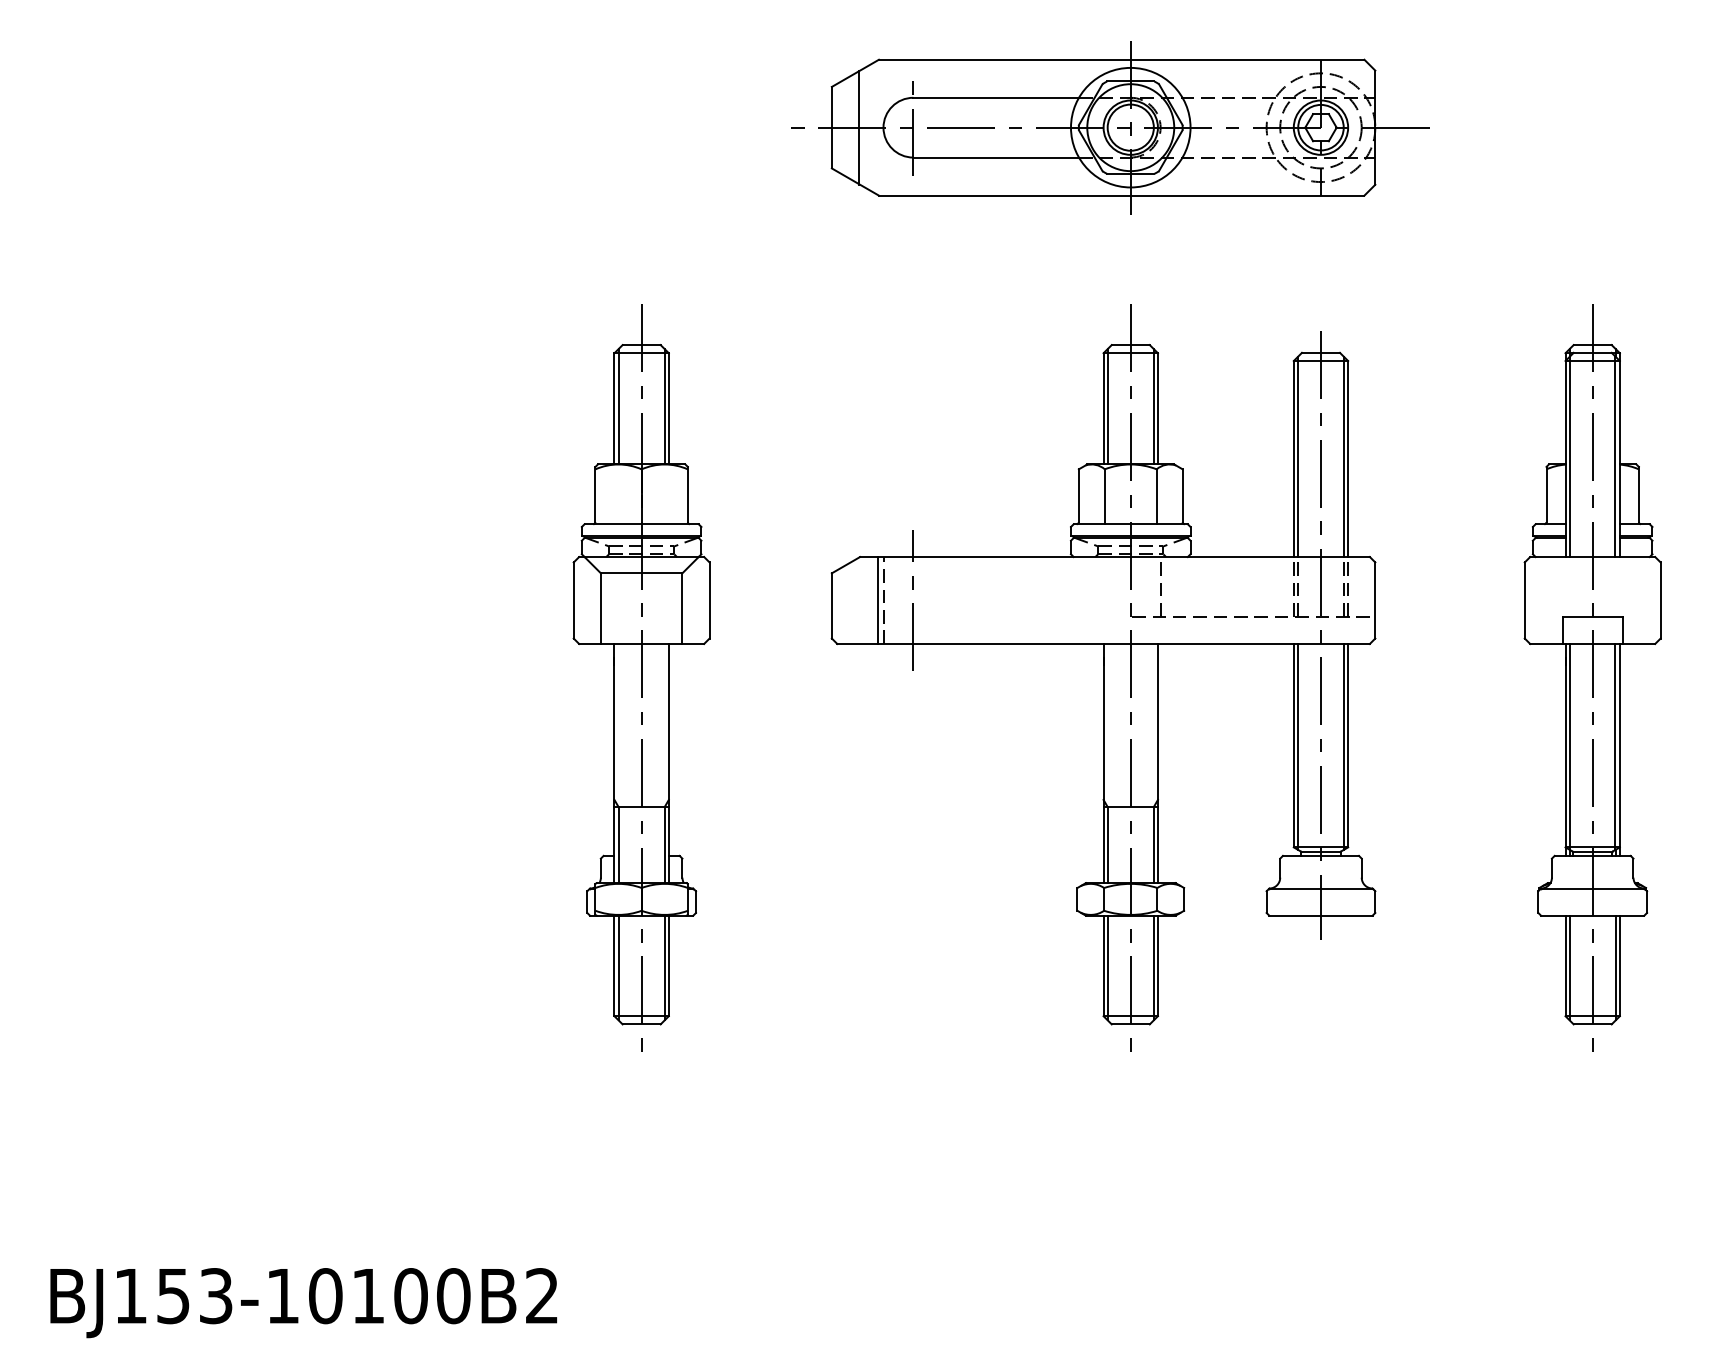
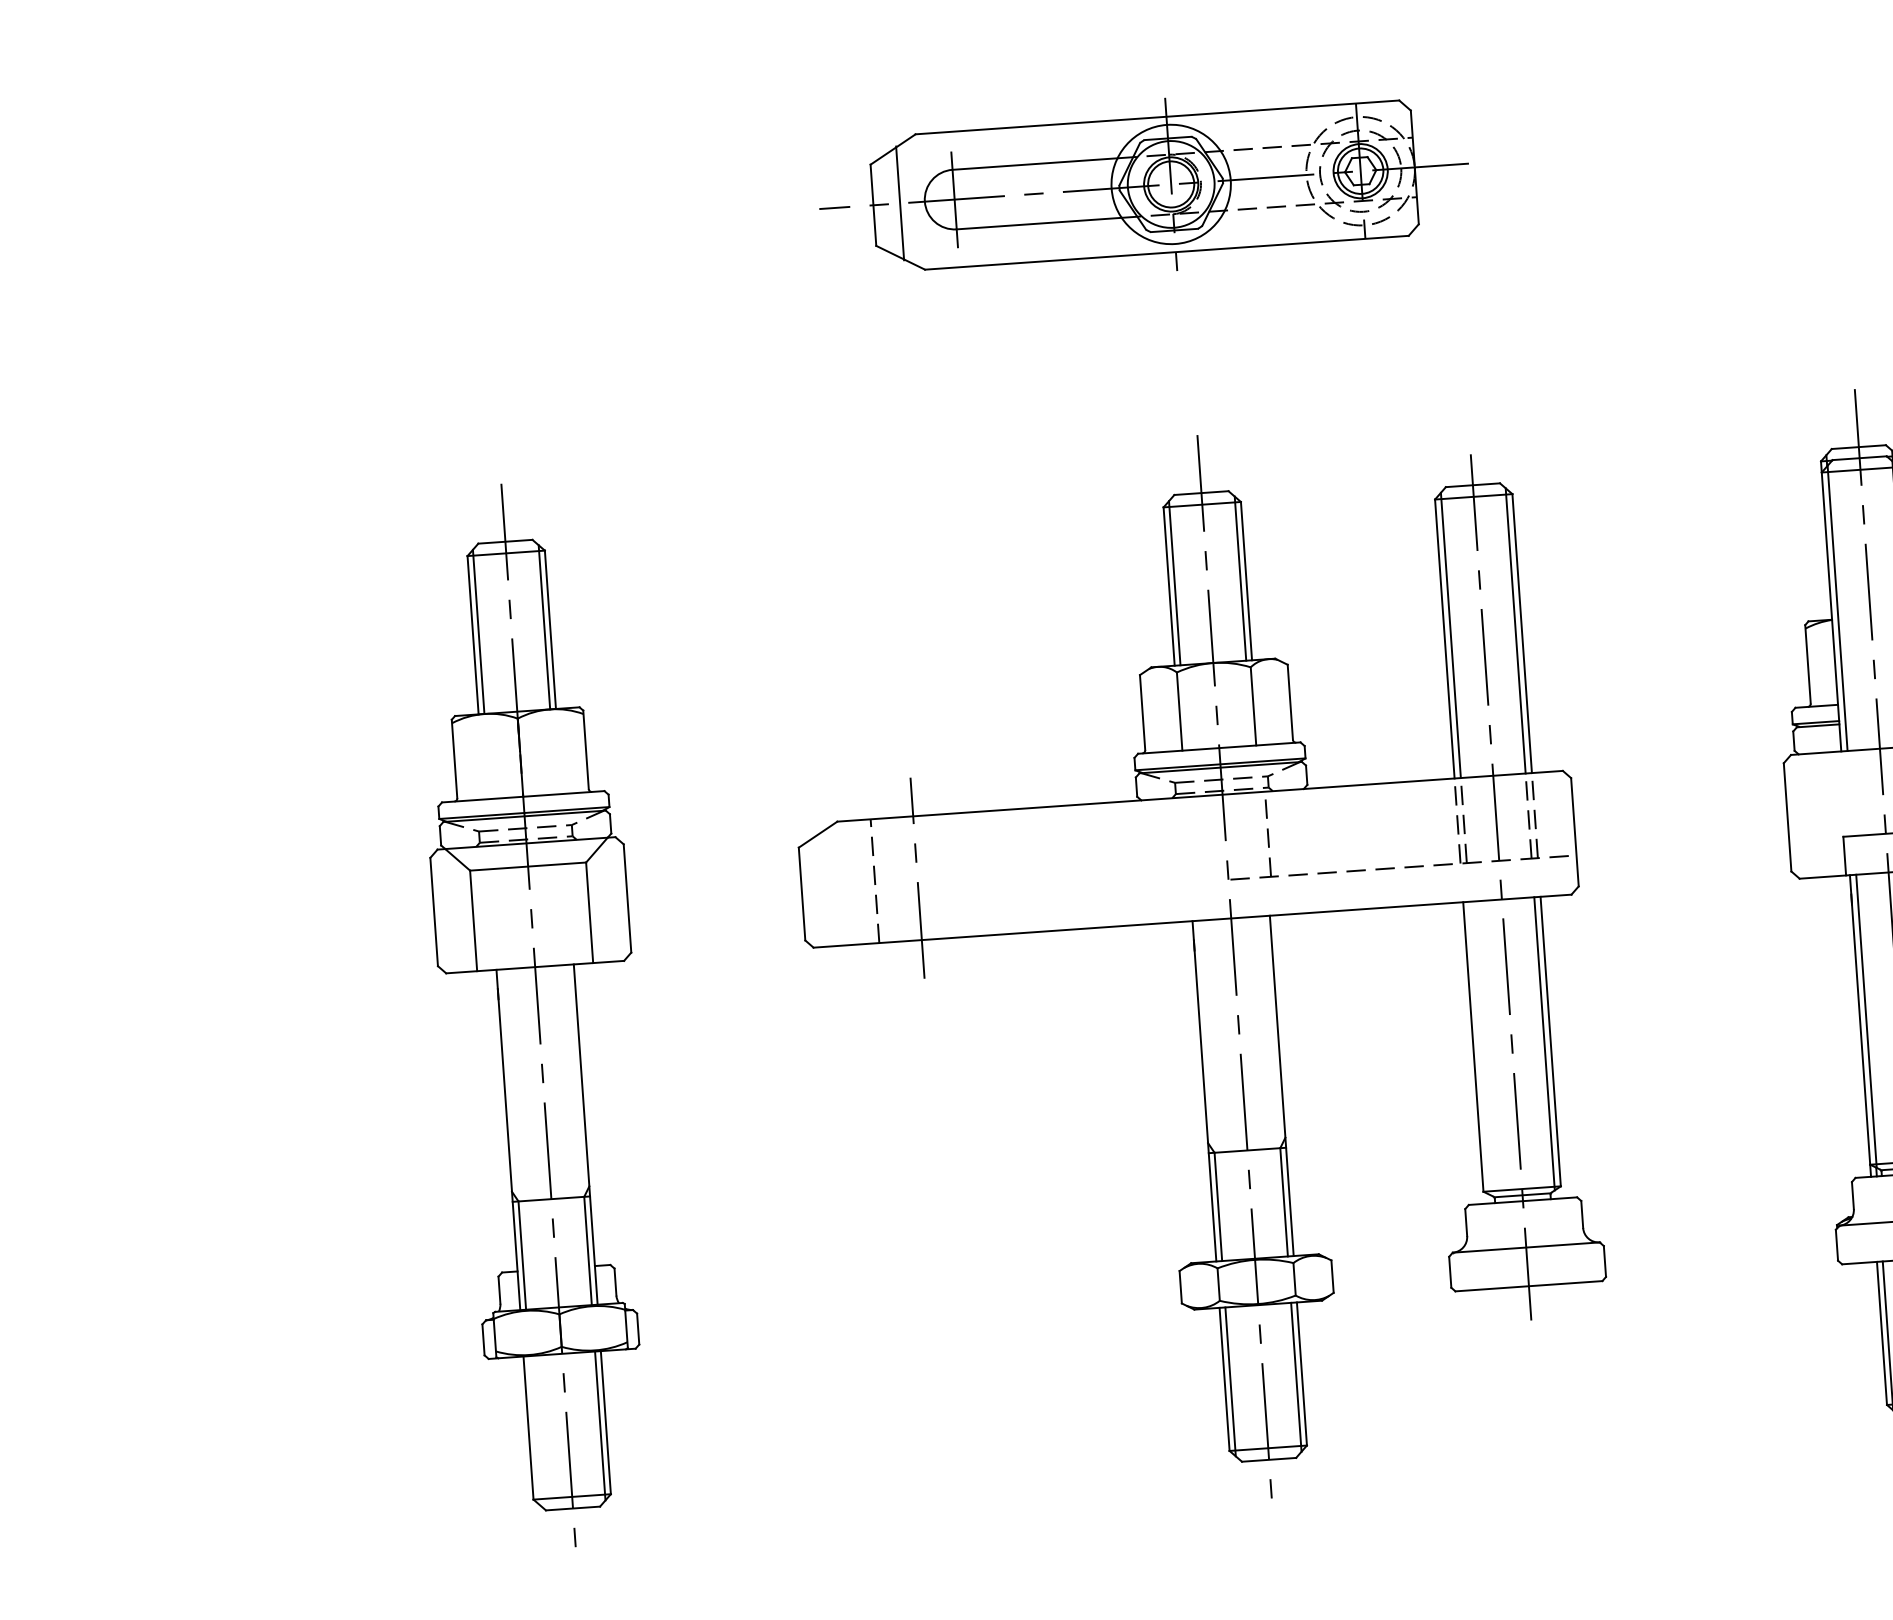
part: (1110, 127) -> (1150, 185), size x0.7
line: (878, 599) -> (867, 880), removed
line: (1298, 746) -> (1480, 1047), removed
line: (618, 967) -> (534, 1429), removed

